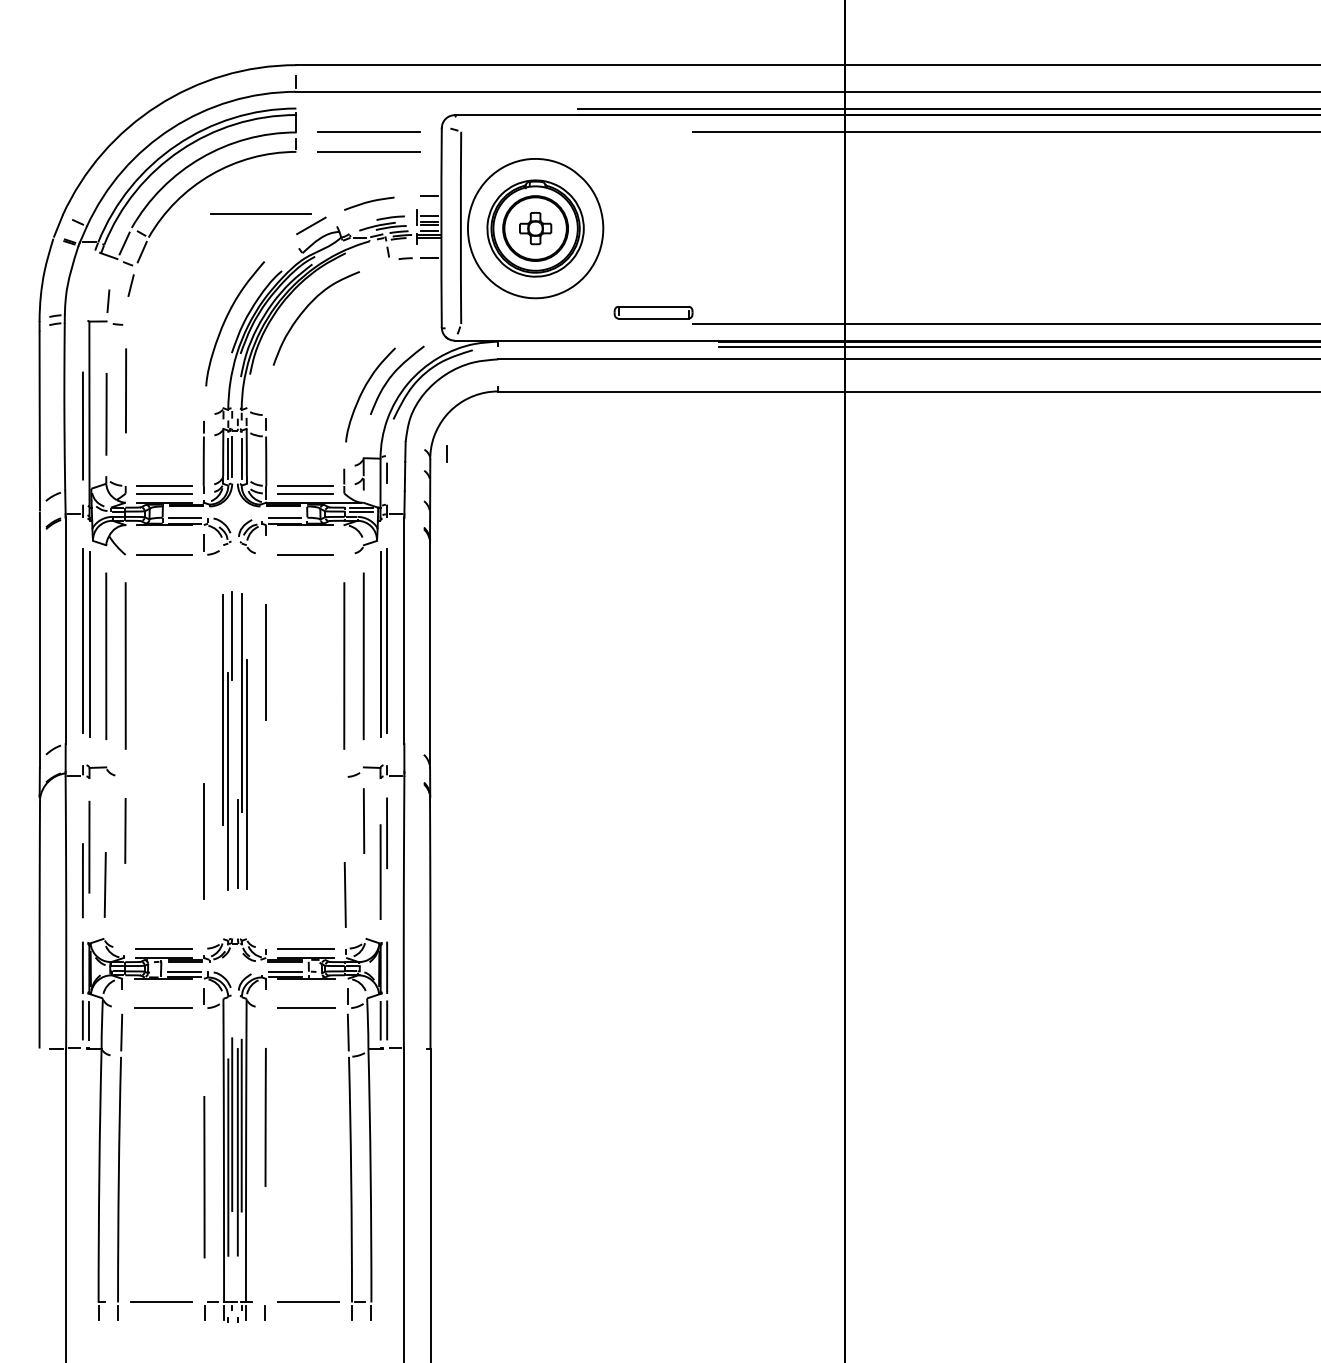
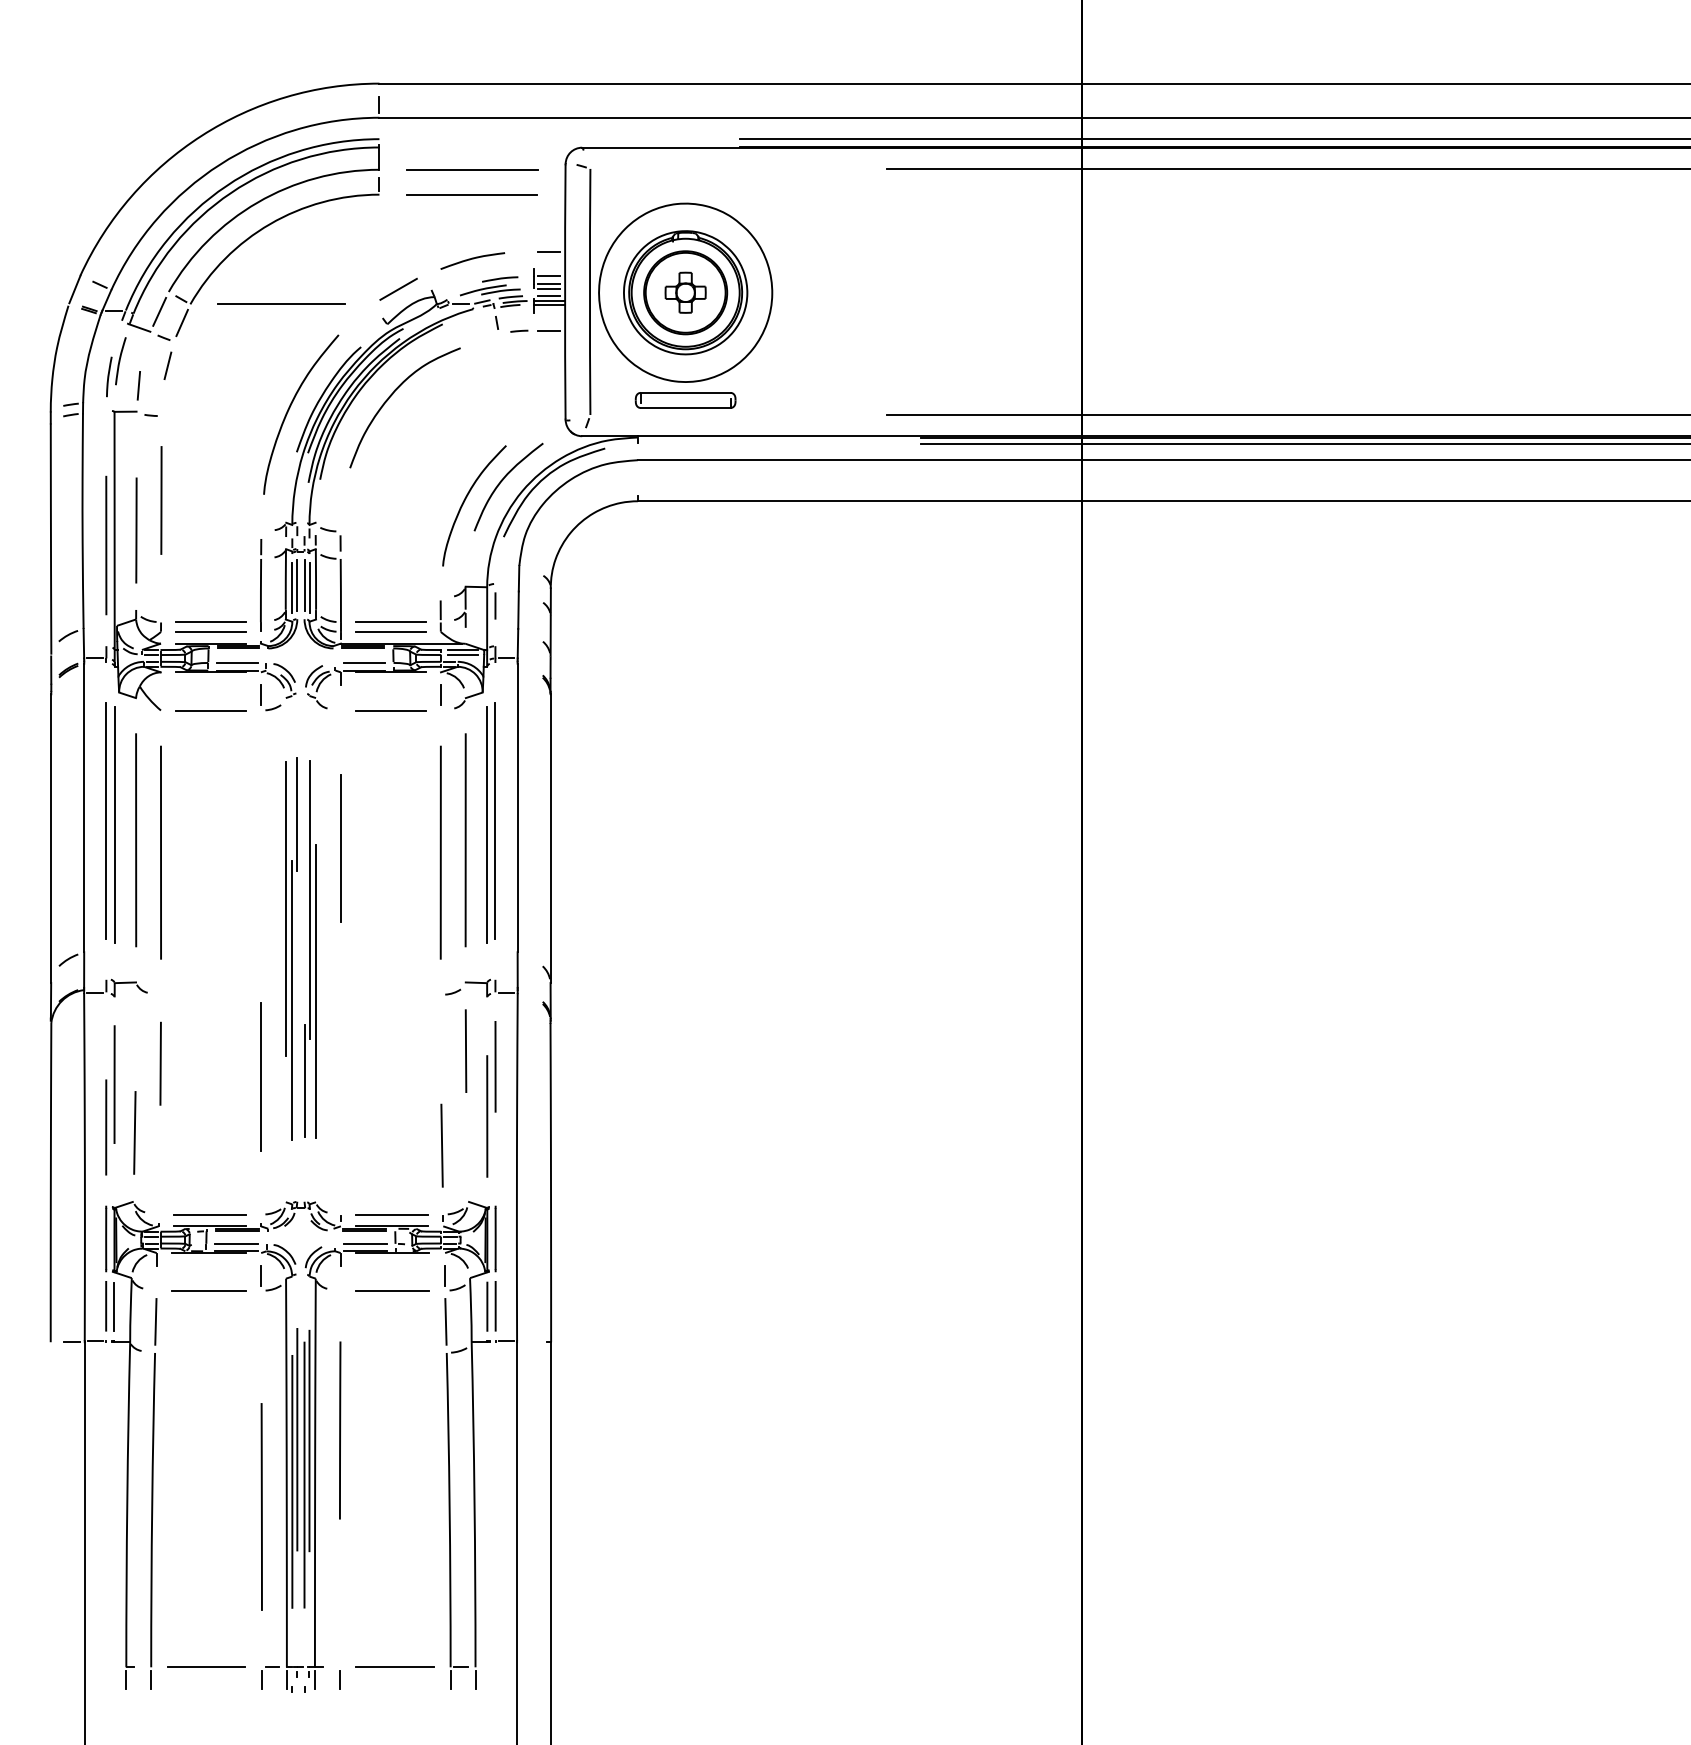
line: (261, 213) -> (281, 303), moved
part: (90, 286) -> (116, 367), added
part: (653, 312) -> (685, 400), moved
line: (446, 453) -> (440, 694), moved
line: (237, 457) -> (304, 585), added

